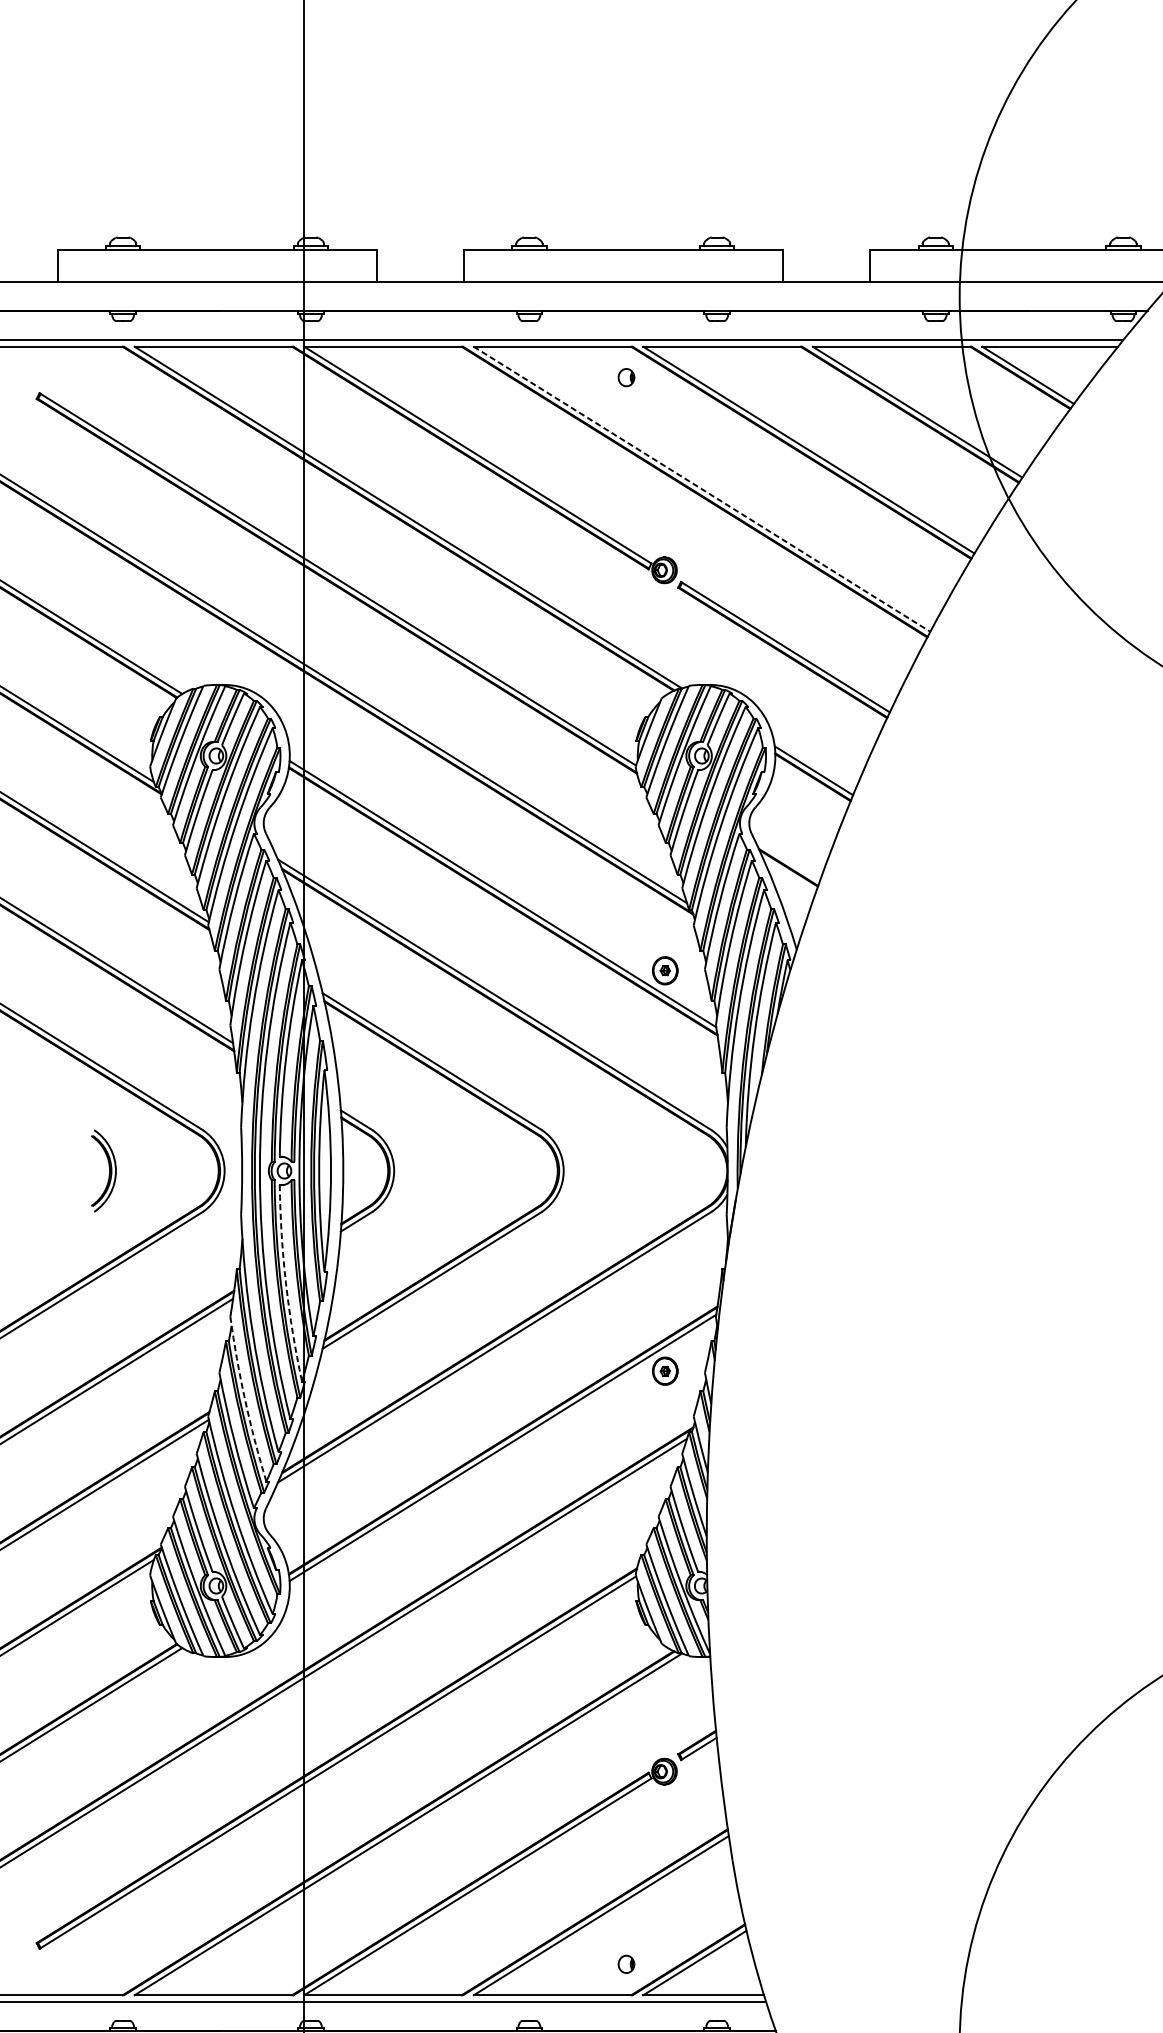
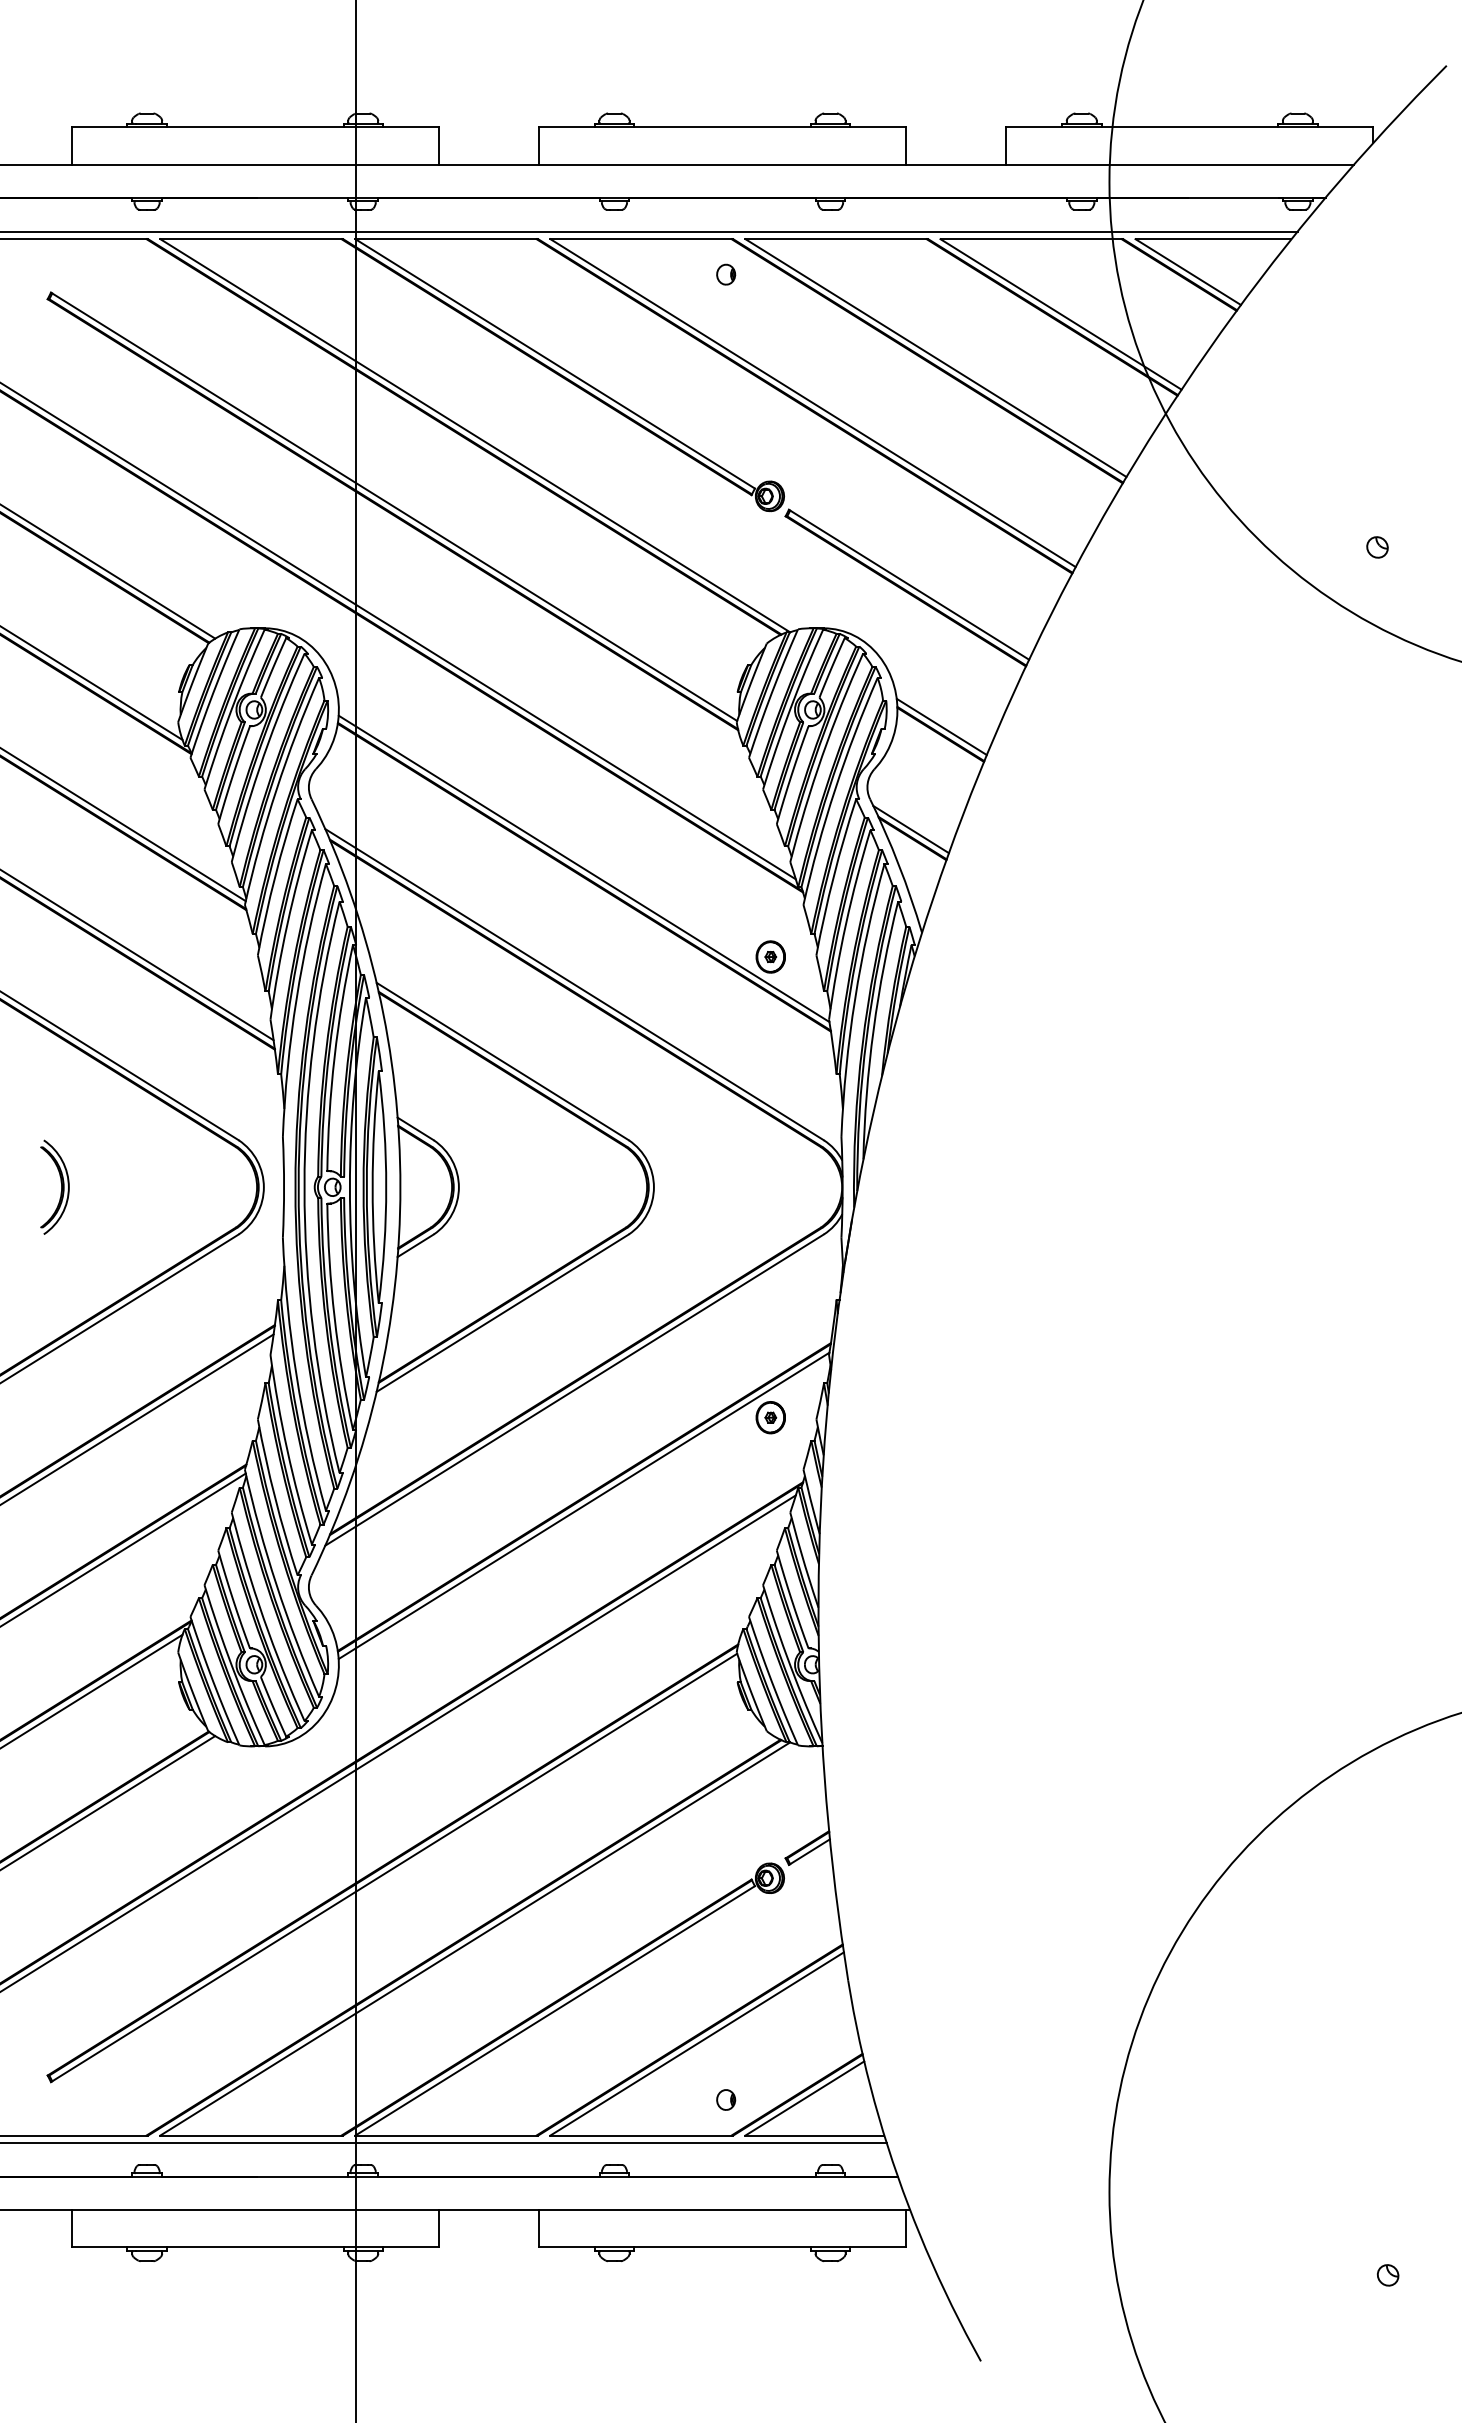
line: (702, 489) -> (813, 403), dashed -> solid
line: (786, 859) -> (910, 829), added
part: (109, 1170) -> (61, 1186), moved
arc: (286, 1284) -> (334, 1317), dashed -> solid
arc: (245, 1399) -> (287, 1450), dashed -> solid

